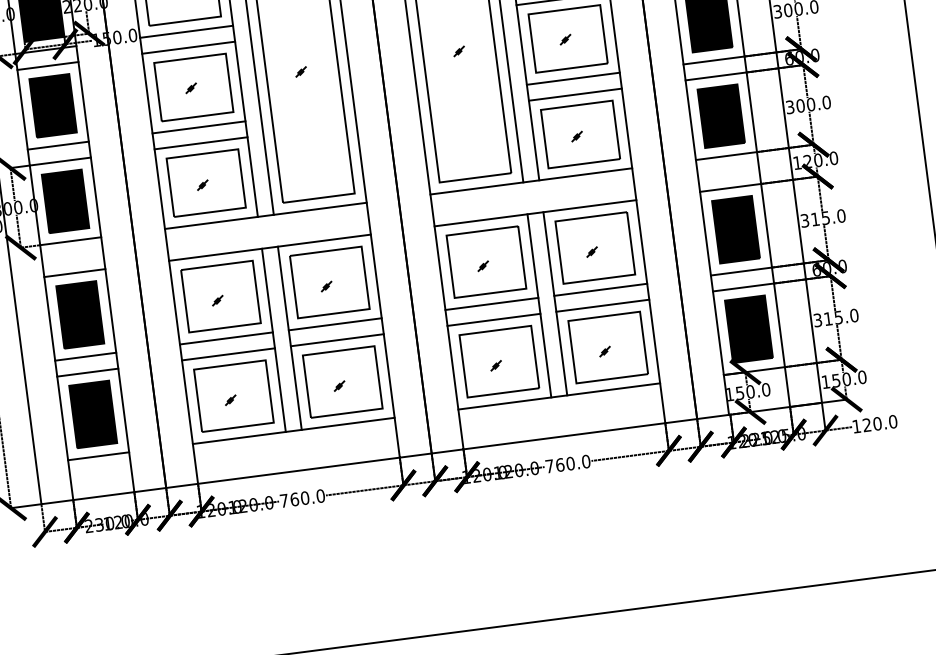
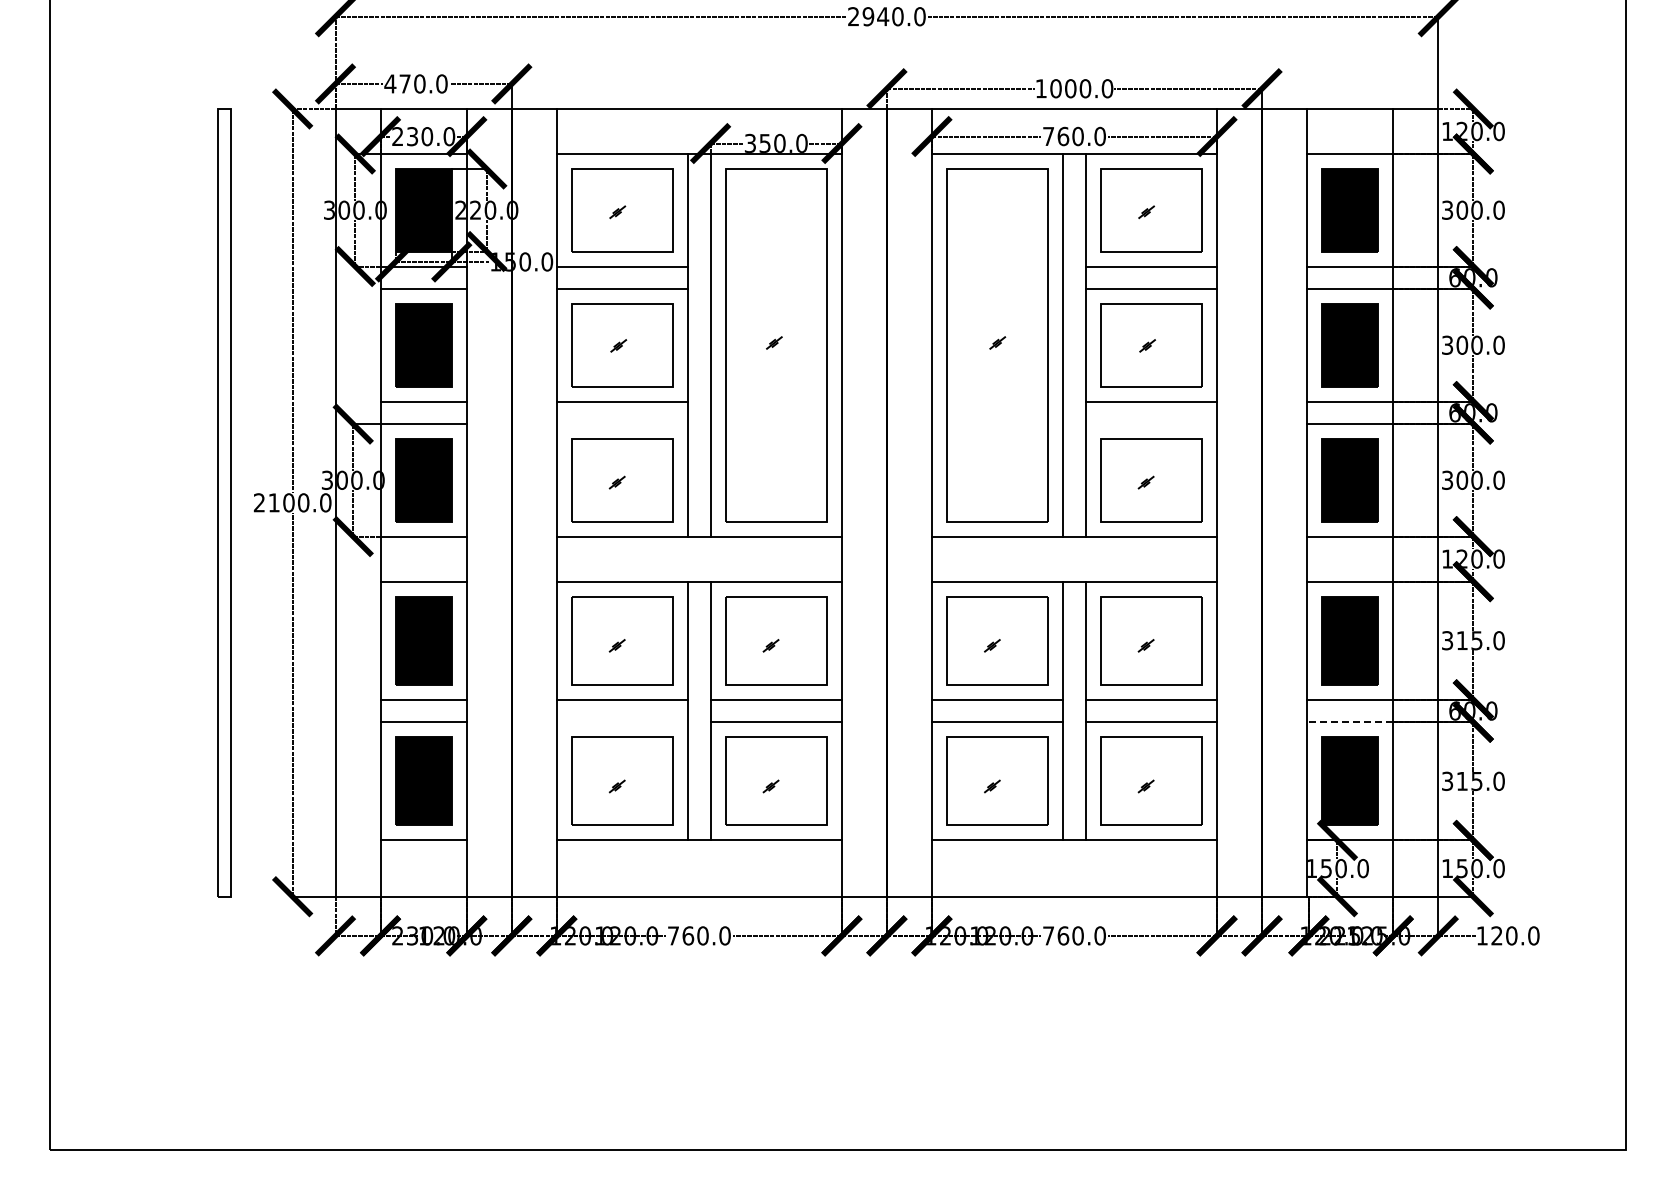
line: (575, 94) -> (1151, 424), removed
line: (201, 143) -> (622, 424), removed
line: (743, 287) -> (1349, 722), solid -> dashed
line: (228, 354) -> (622, 722), removed

